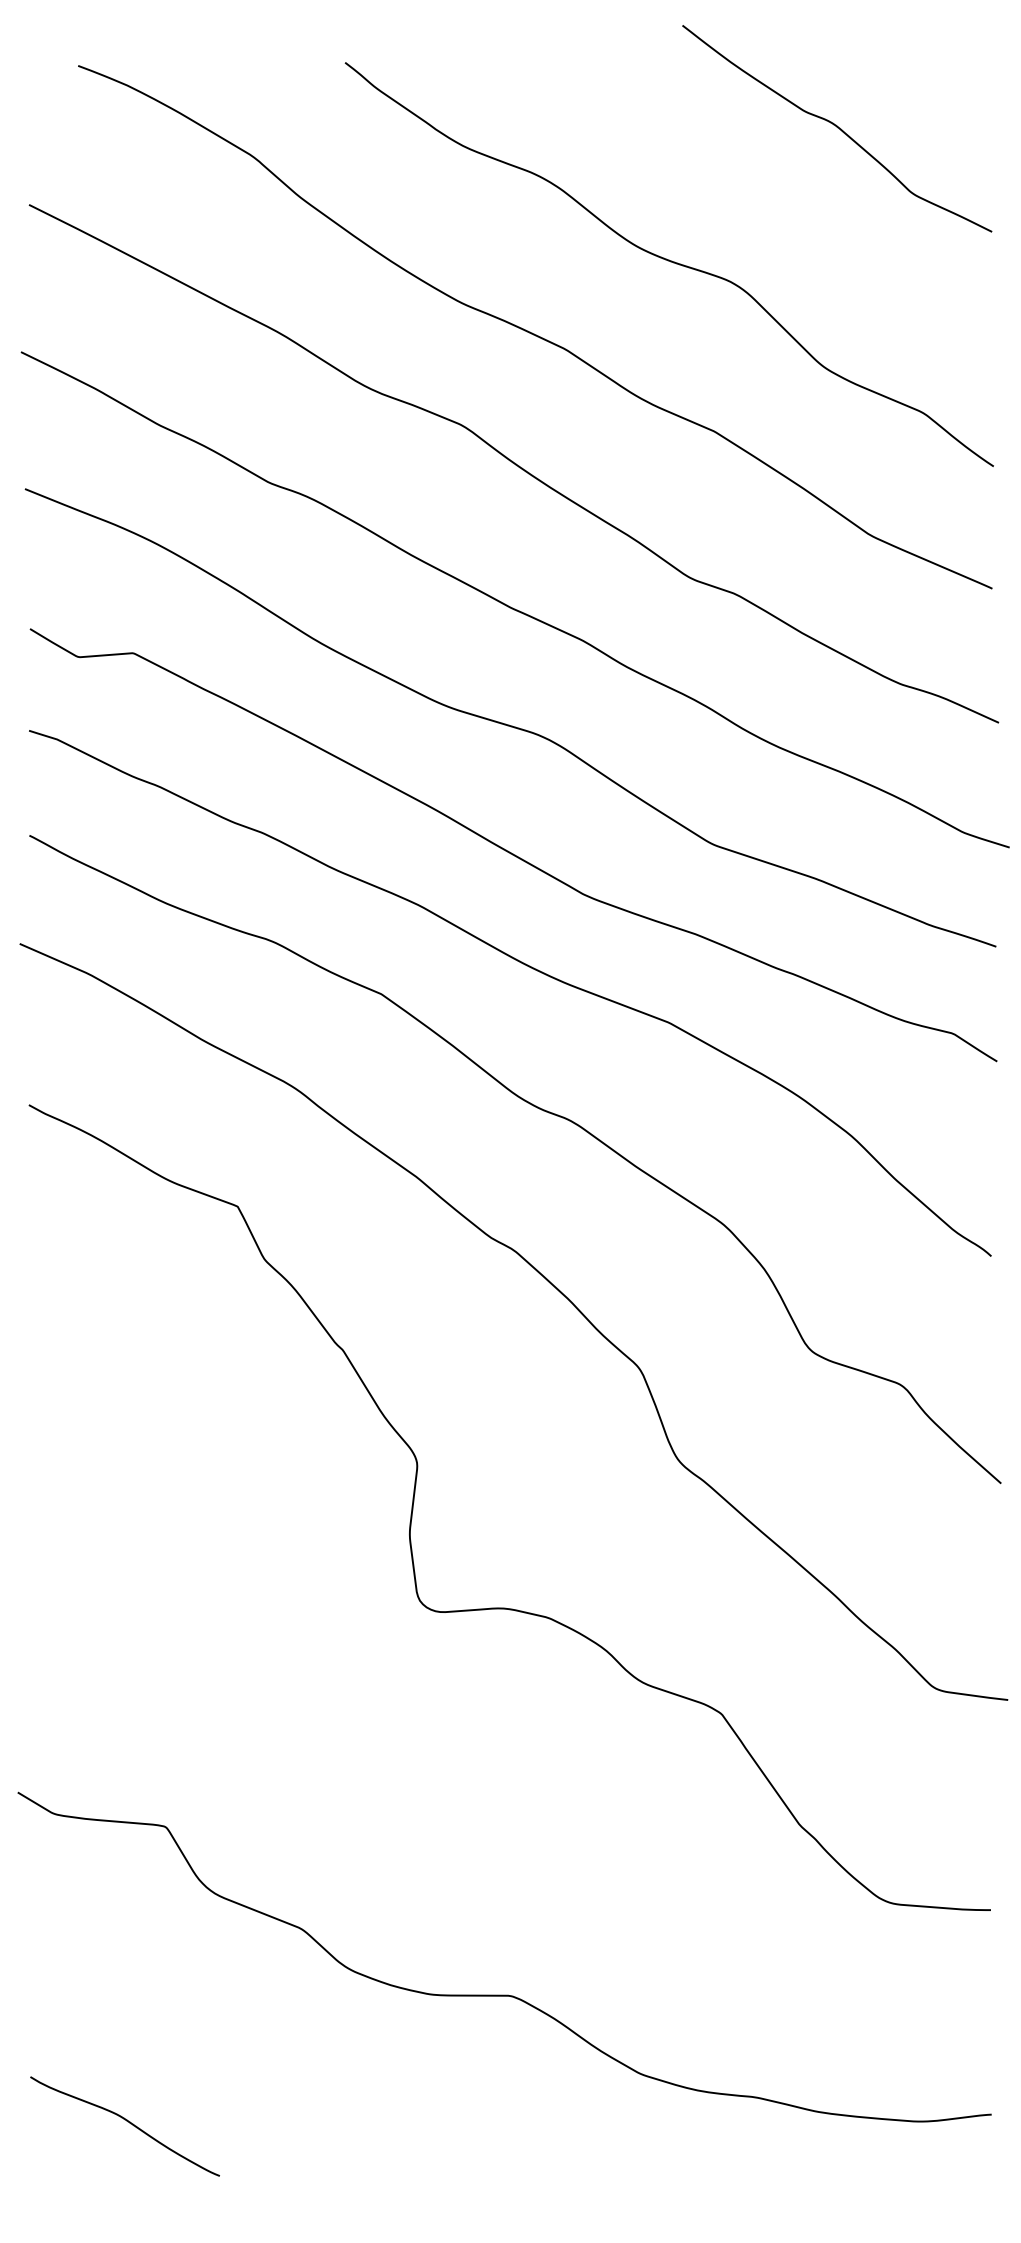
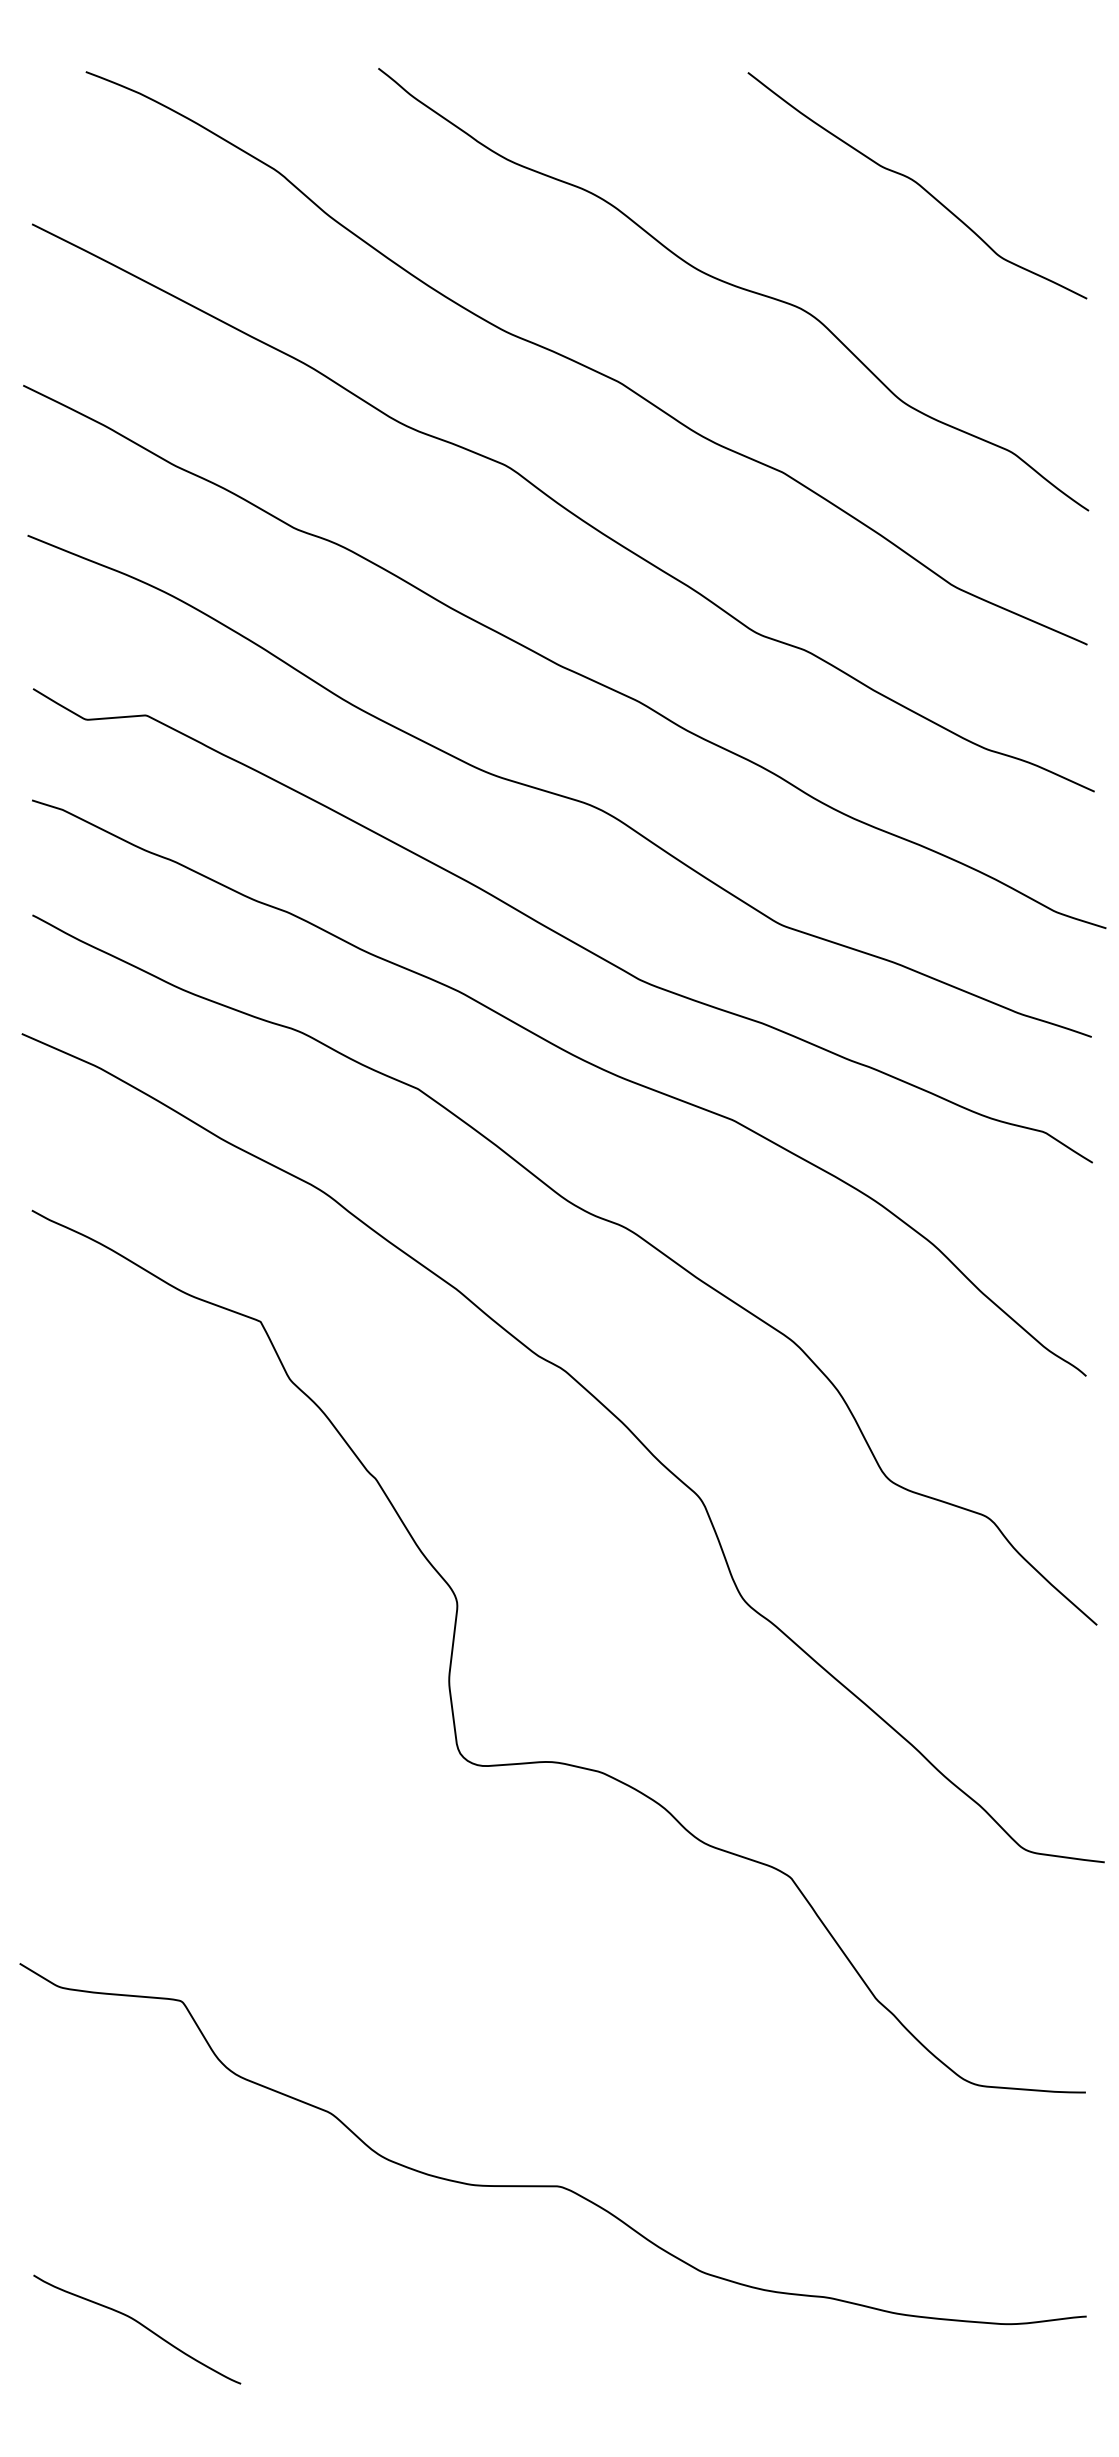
curve: (837, 128) -> (917, 185), moved

